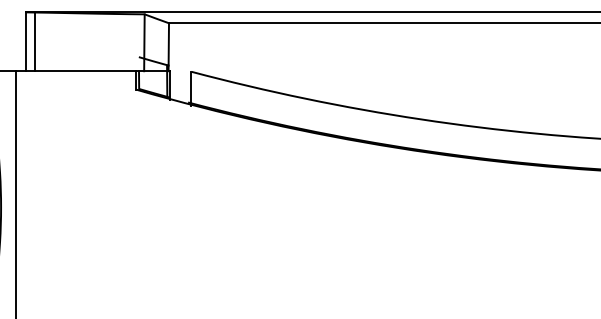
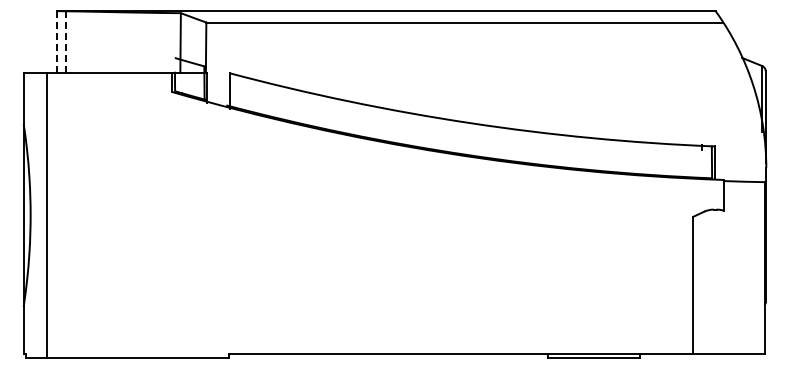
line: (25, 41) -> (56, 41), solid -> dashed
line: (35, 41) -> (66, 41), solid -> dashed

